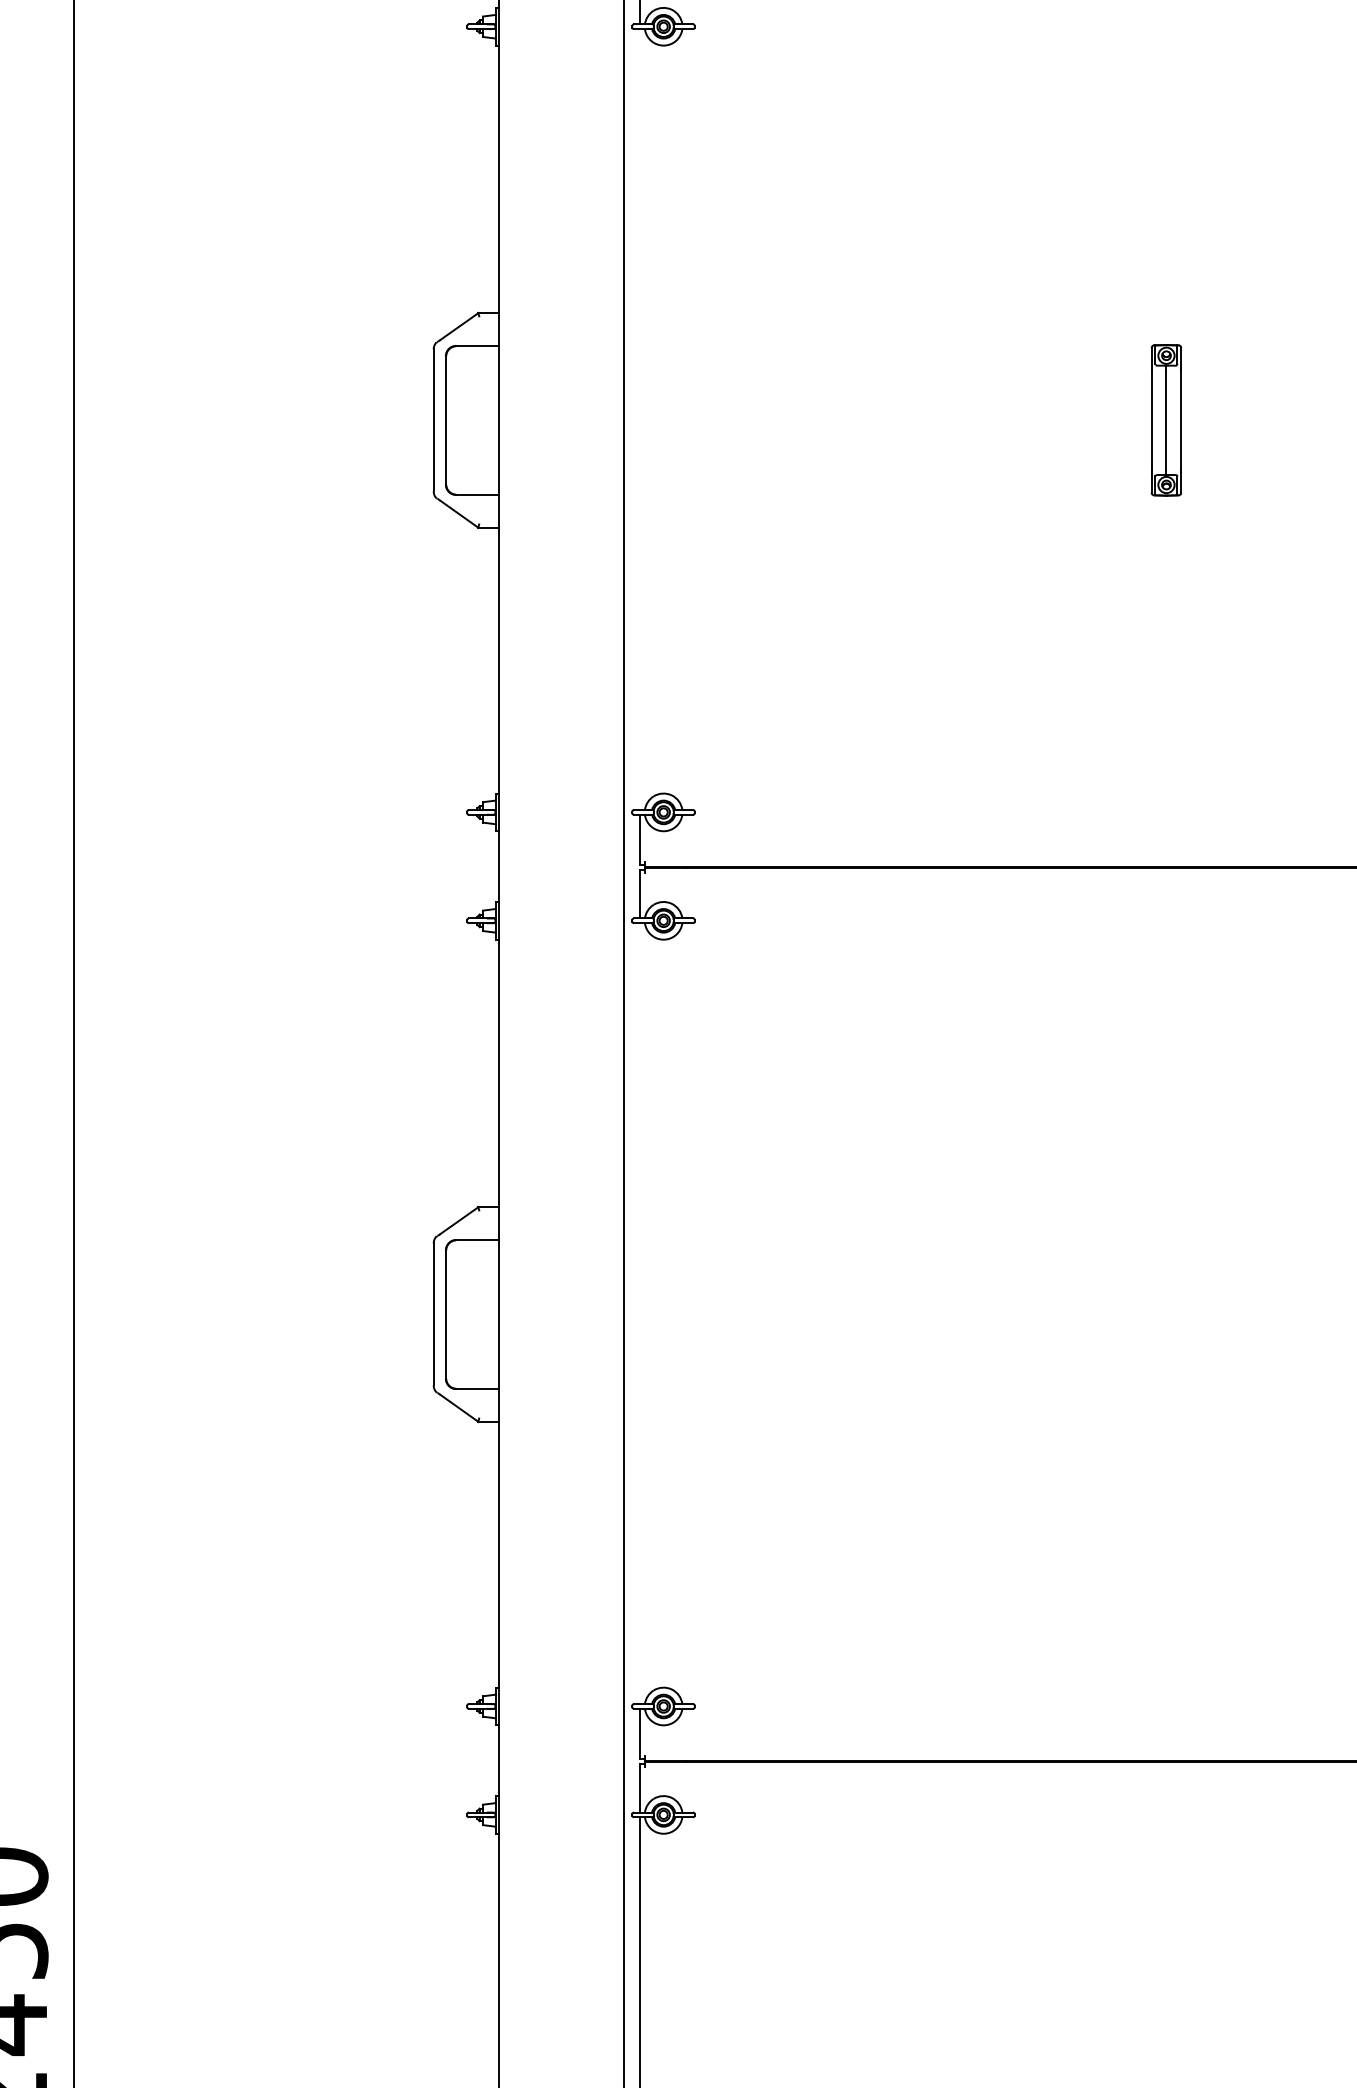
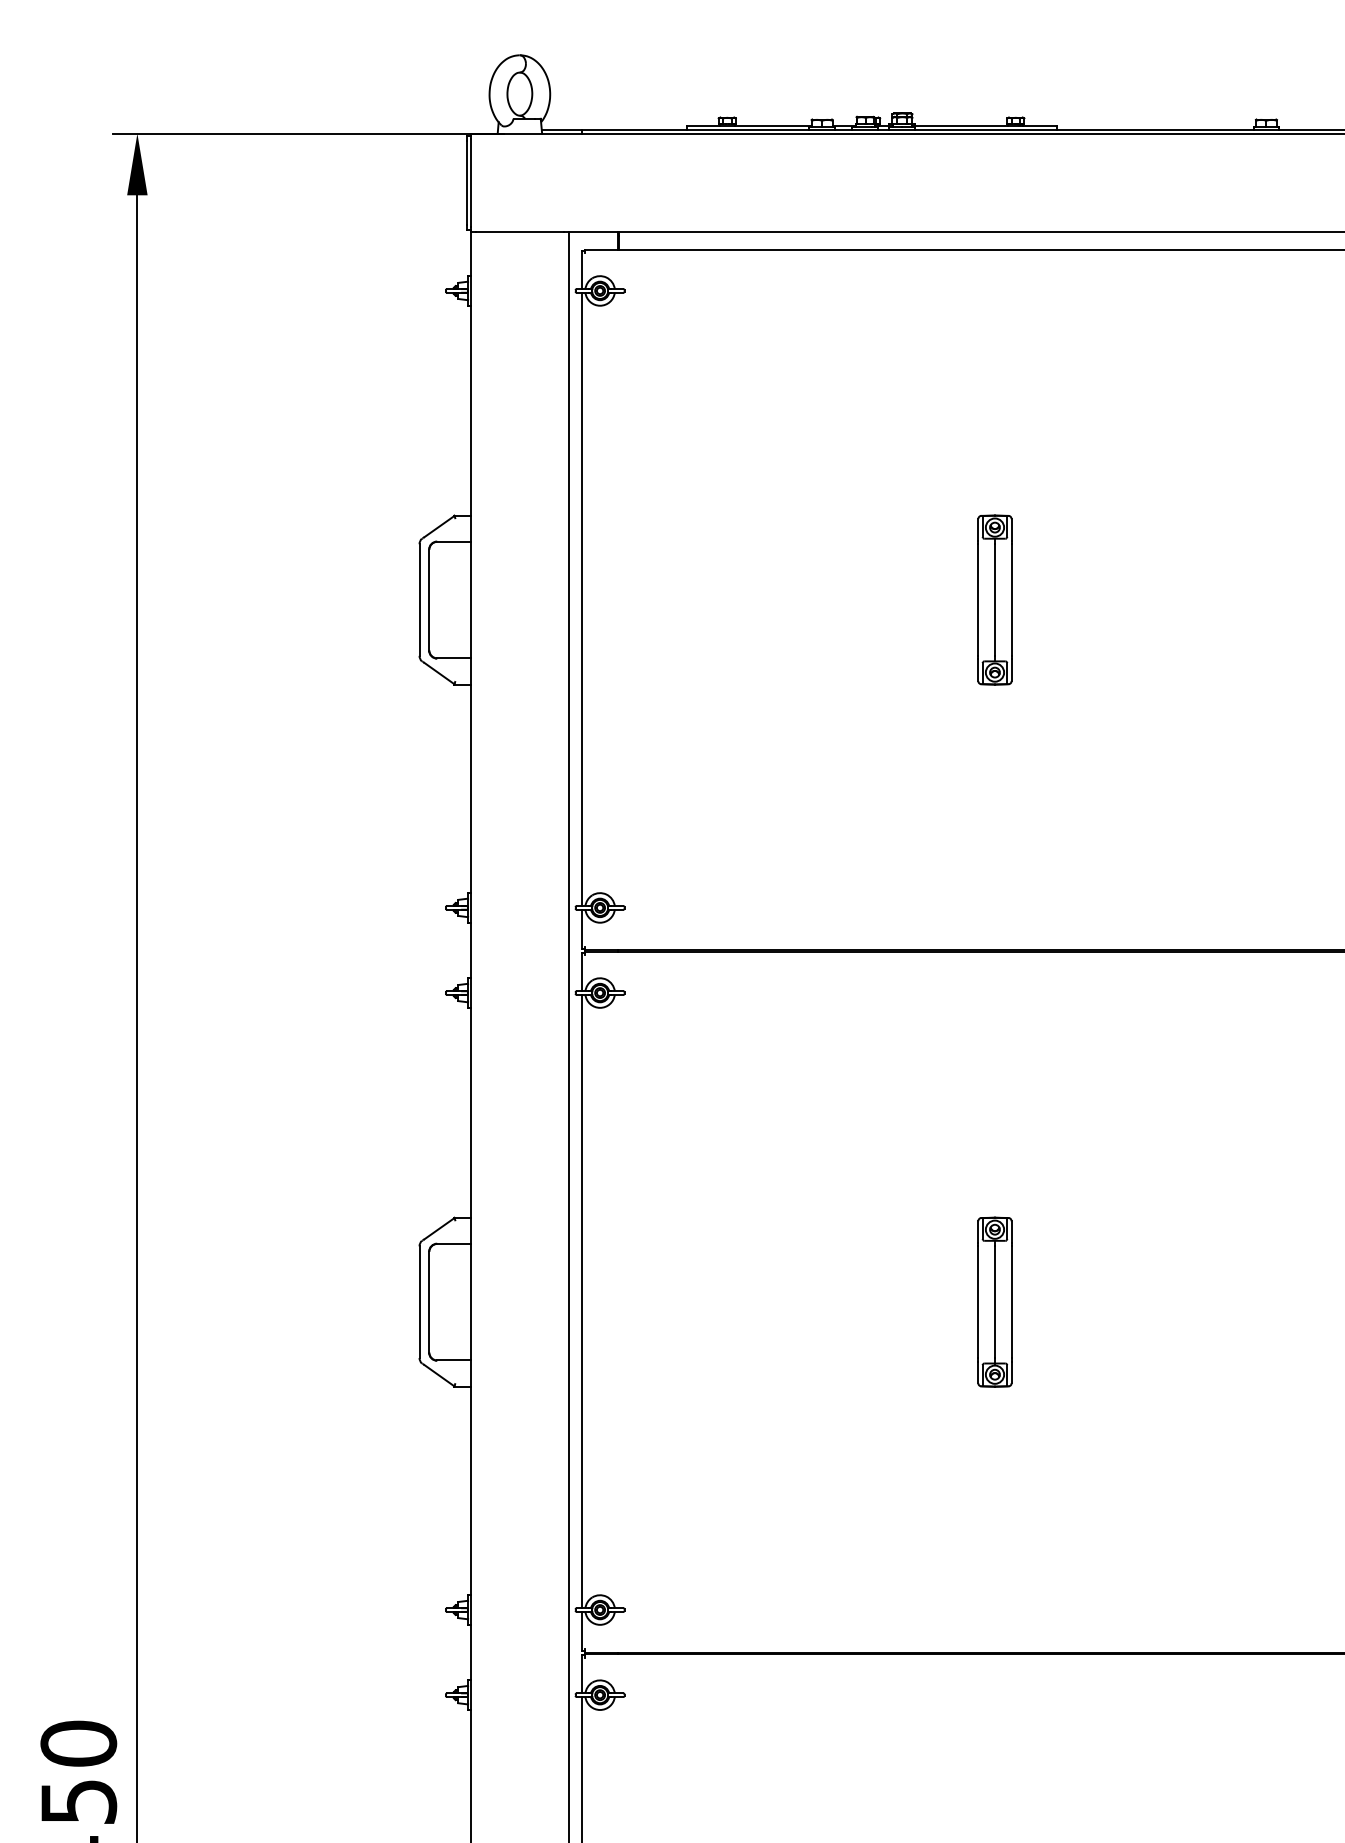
line: (639, 419) -> (581, 599), added
part: (1165, 419) -> (994, 599), size x1.43
line: (639, 1313) -> (581, 1301), added
part: (1165, 1313) -> (994, 1301), added

